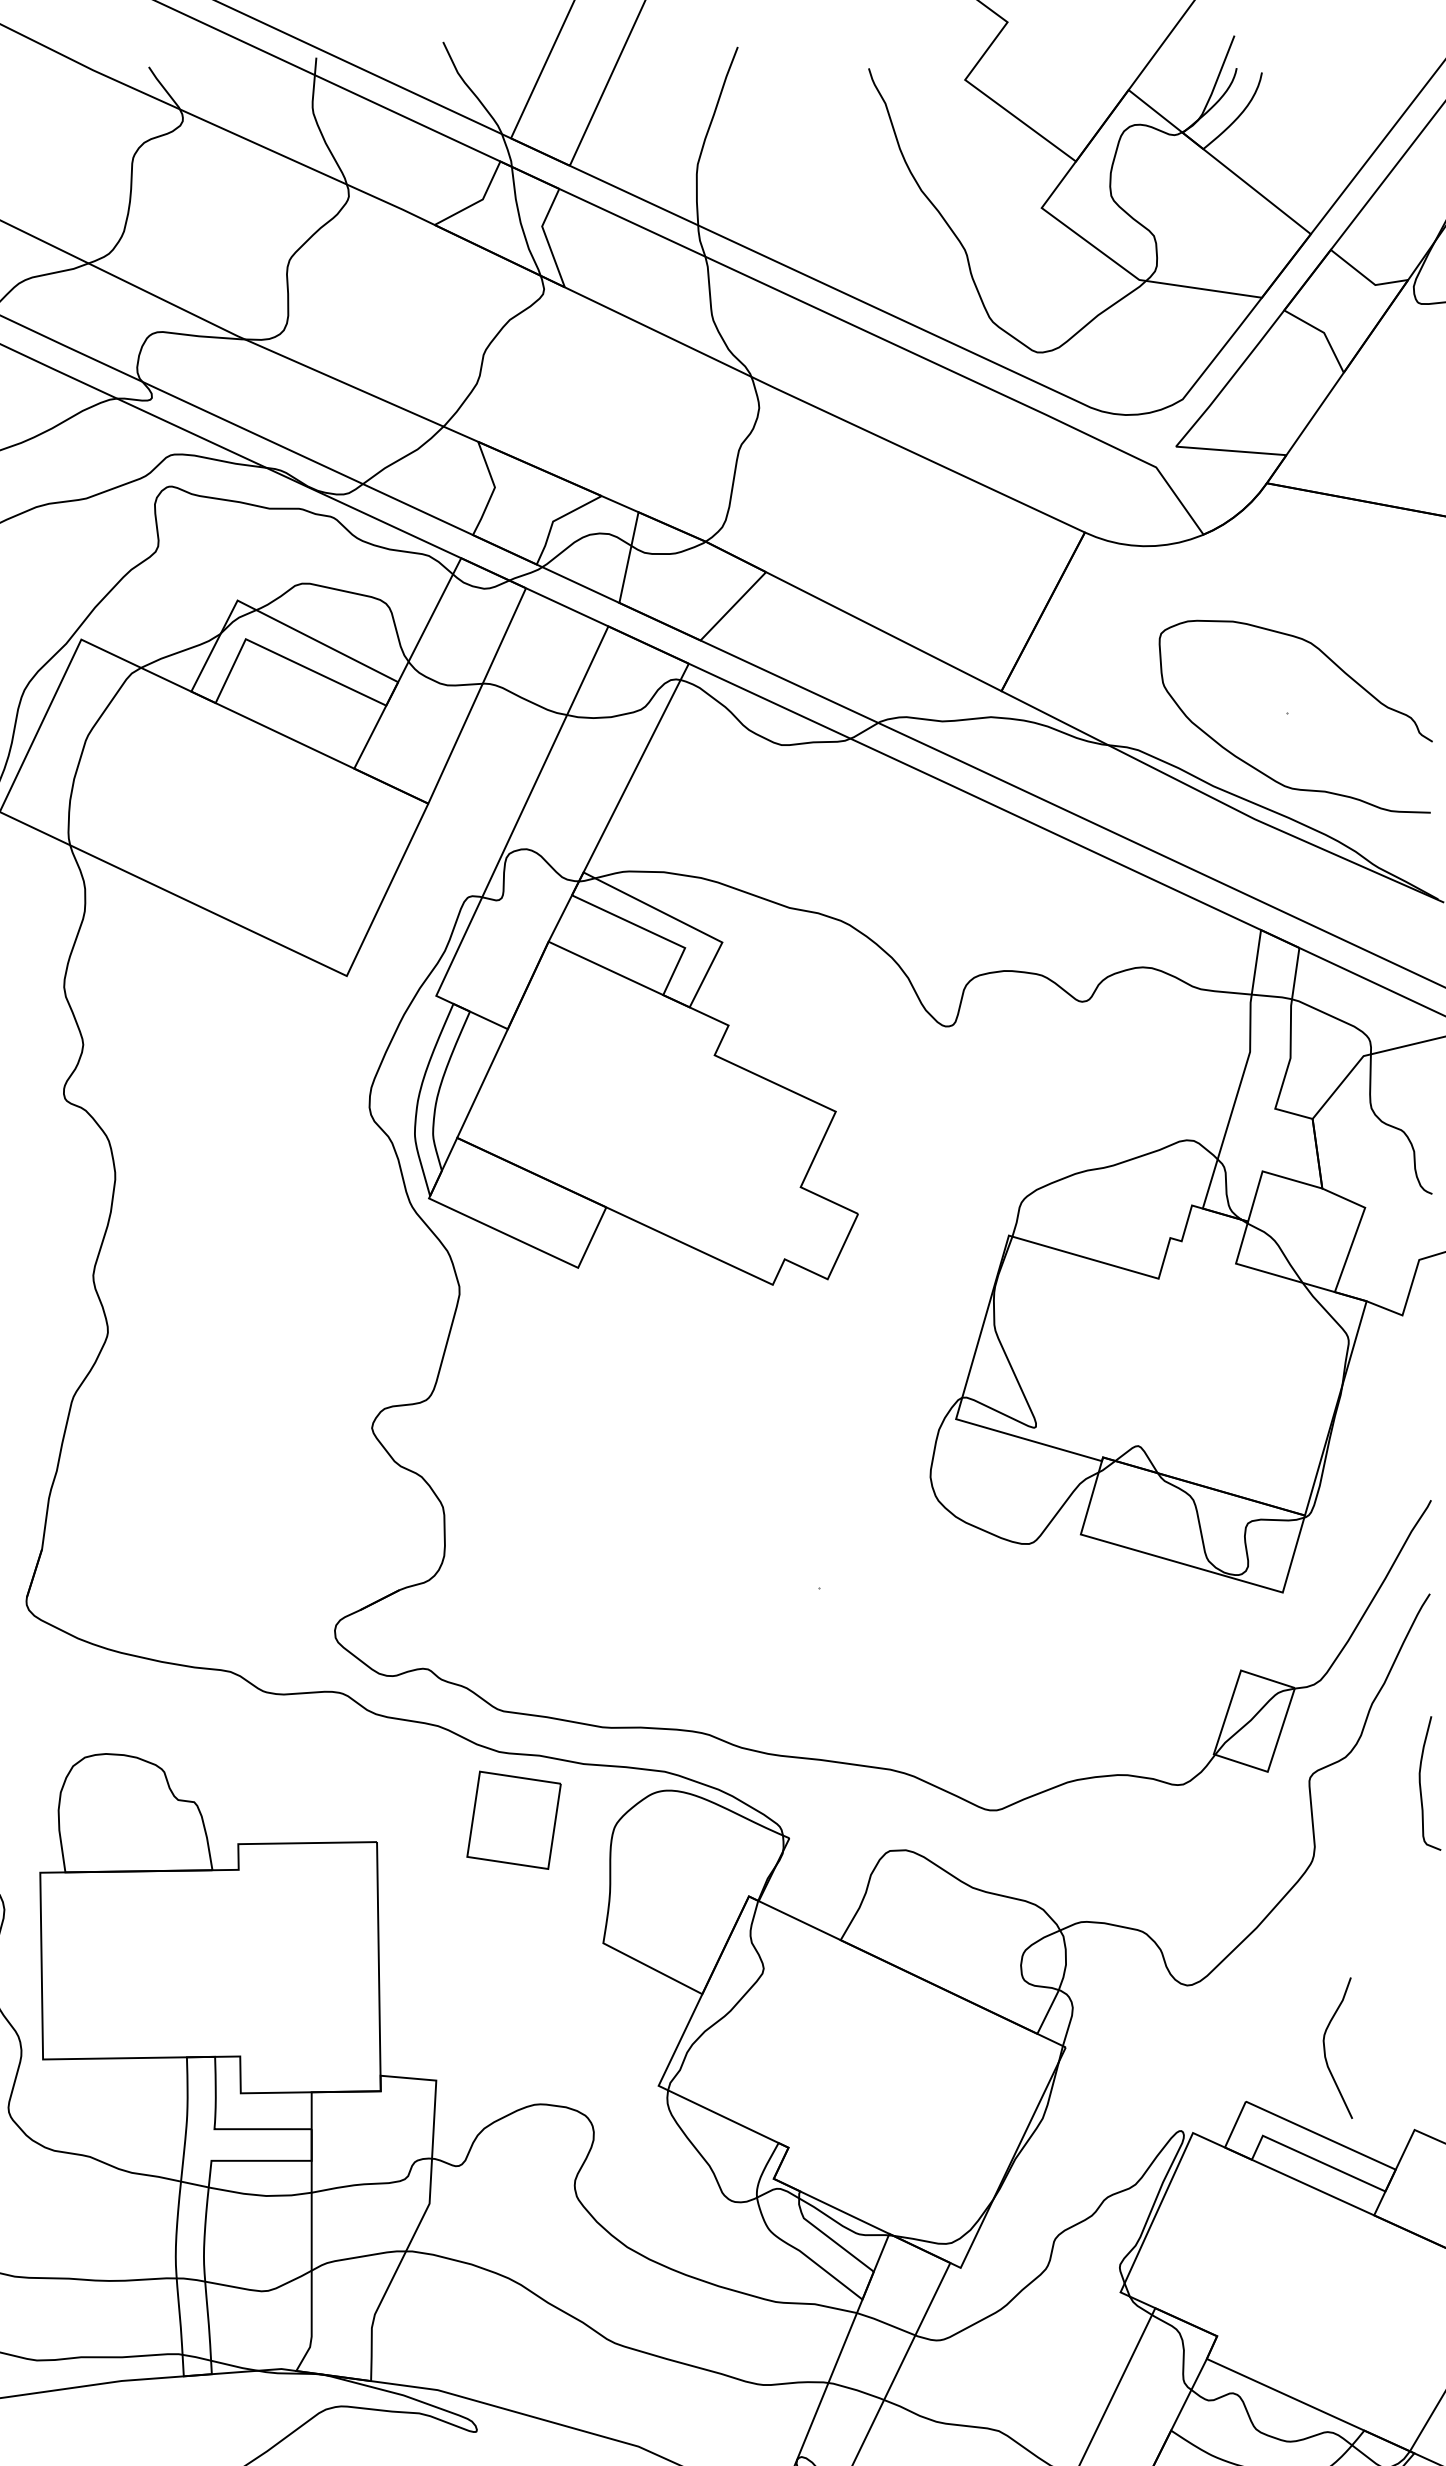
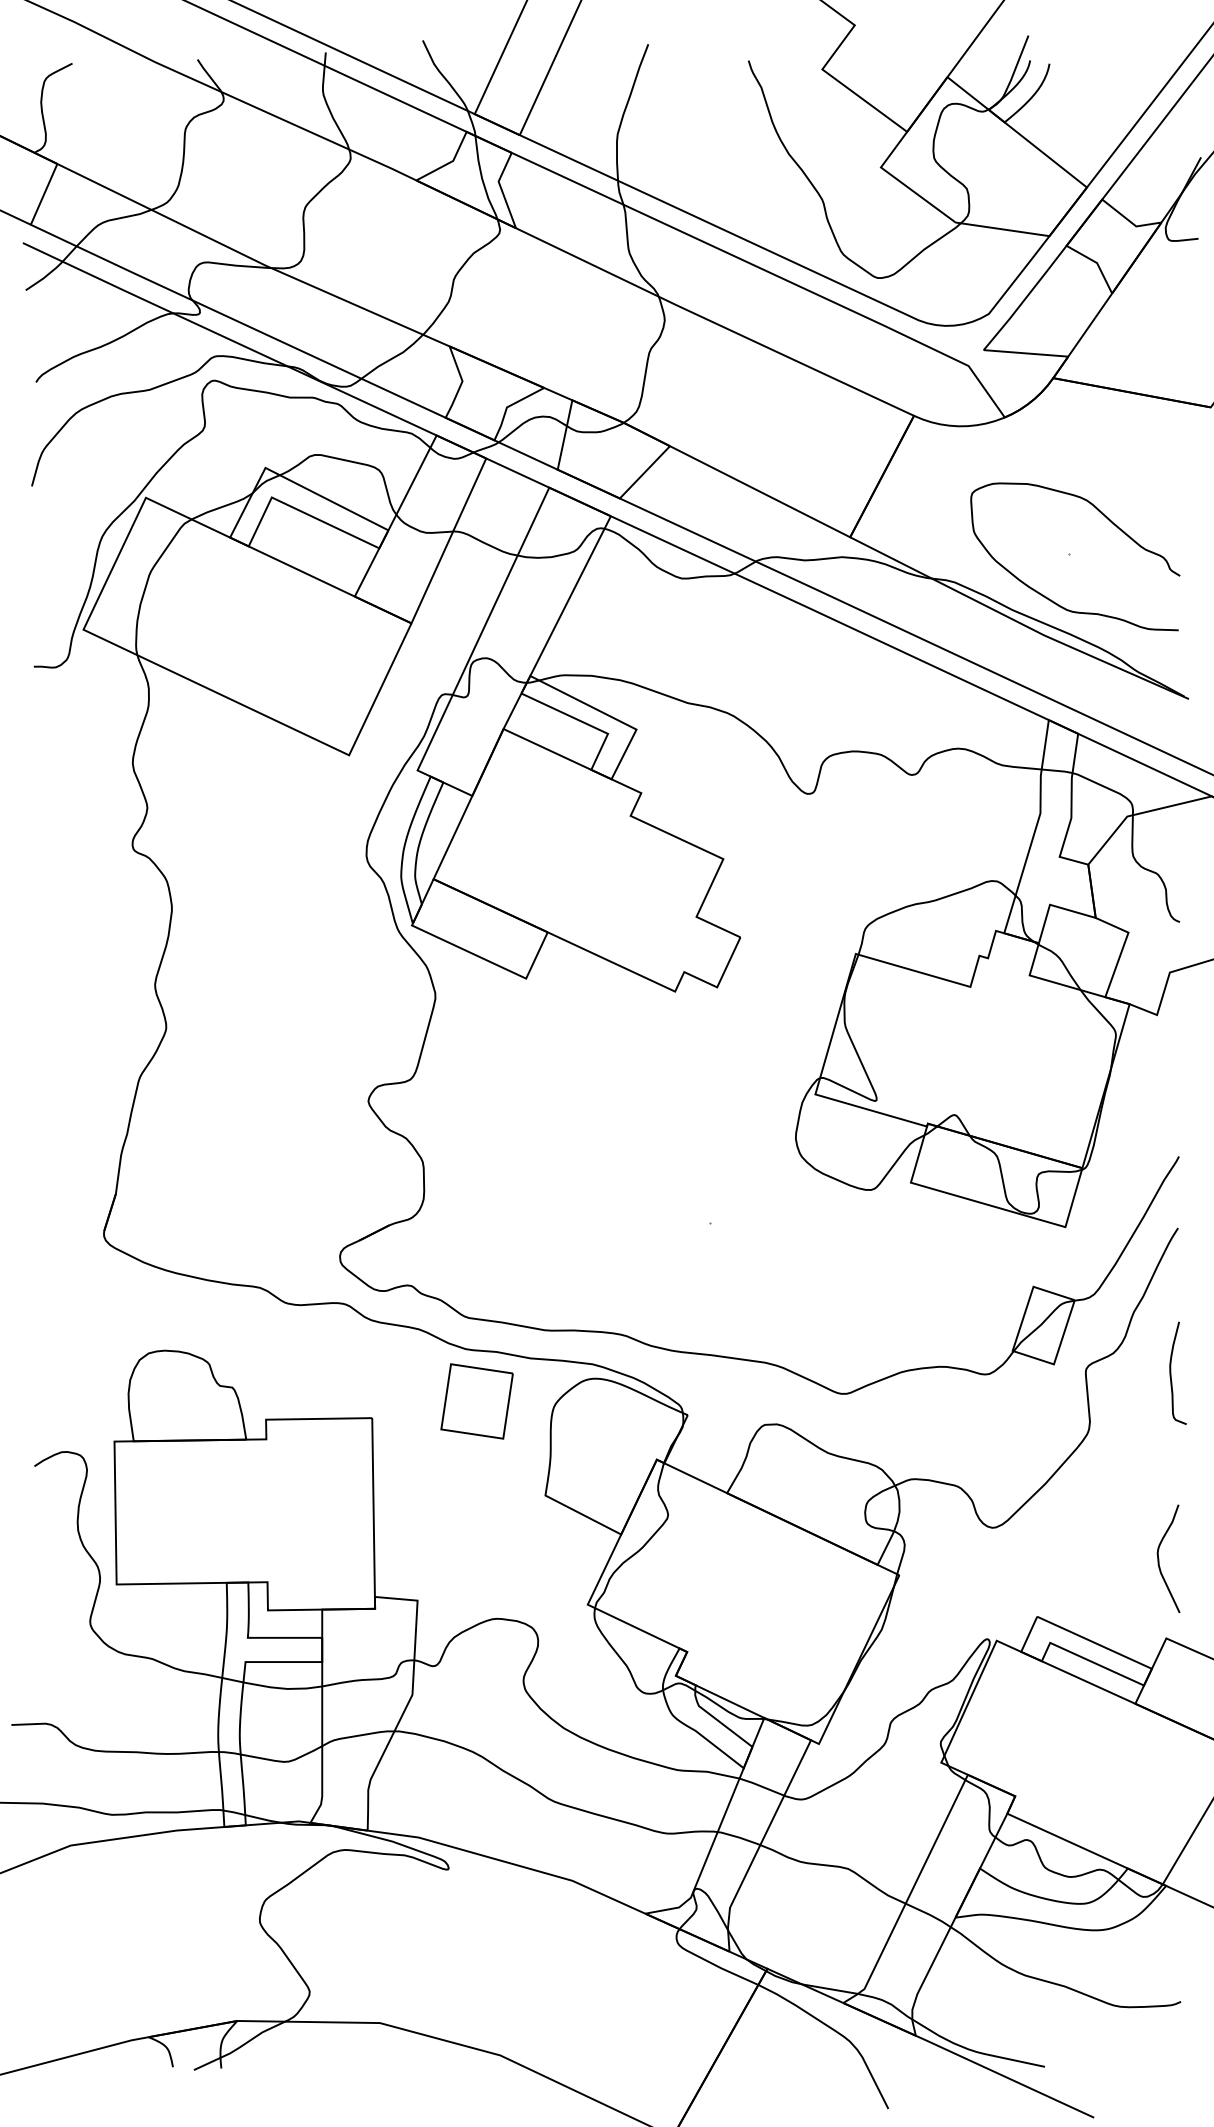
curve: (1325, 2047) -> (1159, 1558), moved

